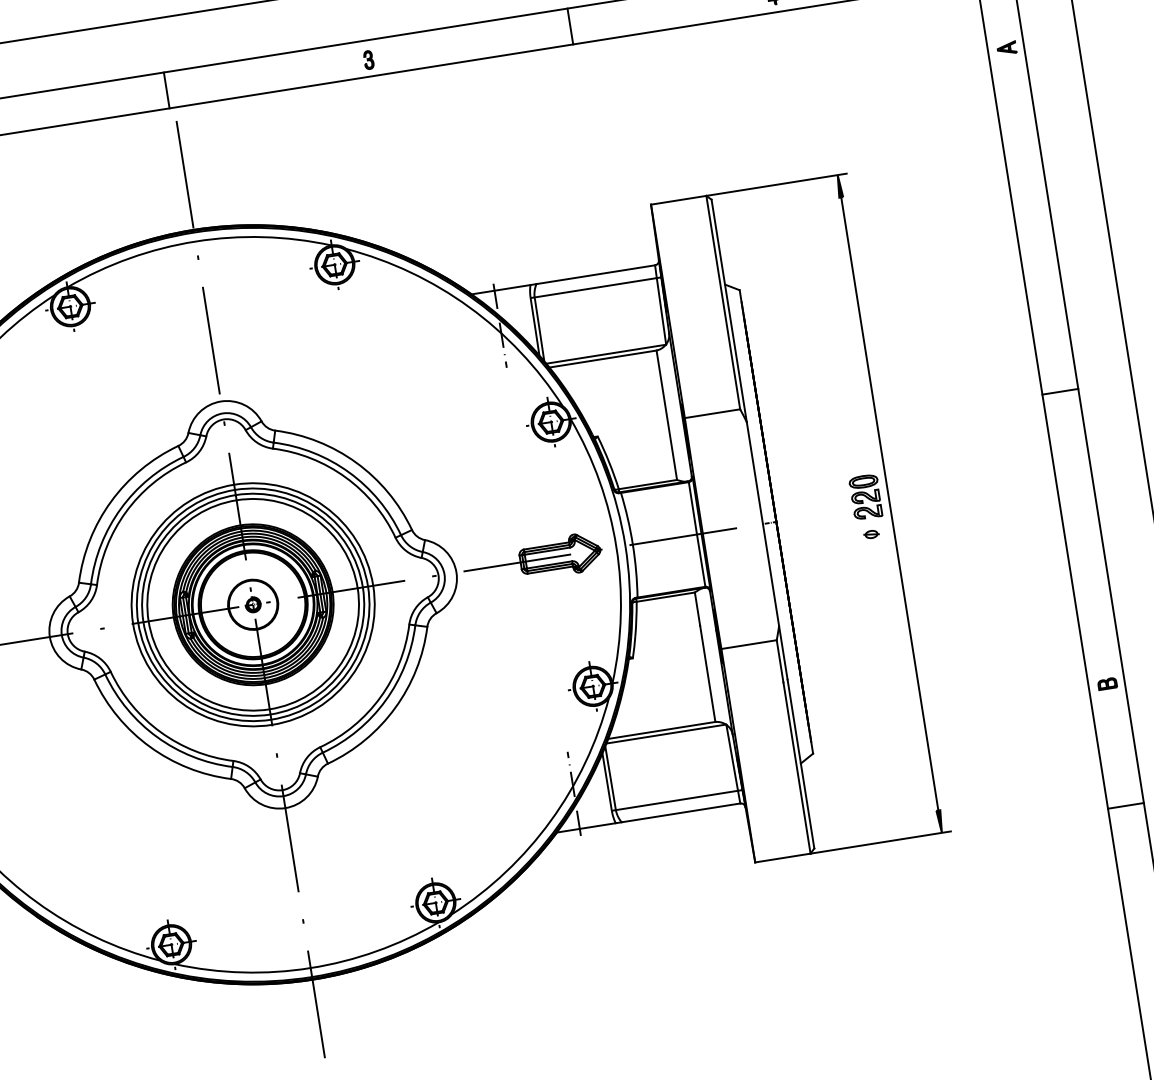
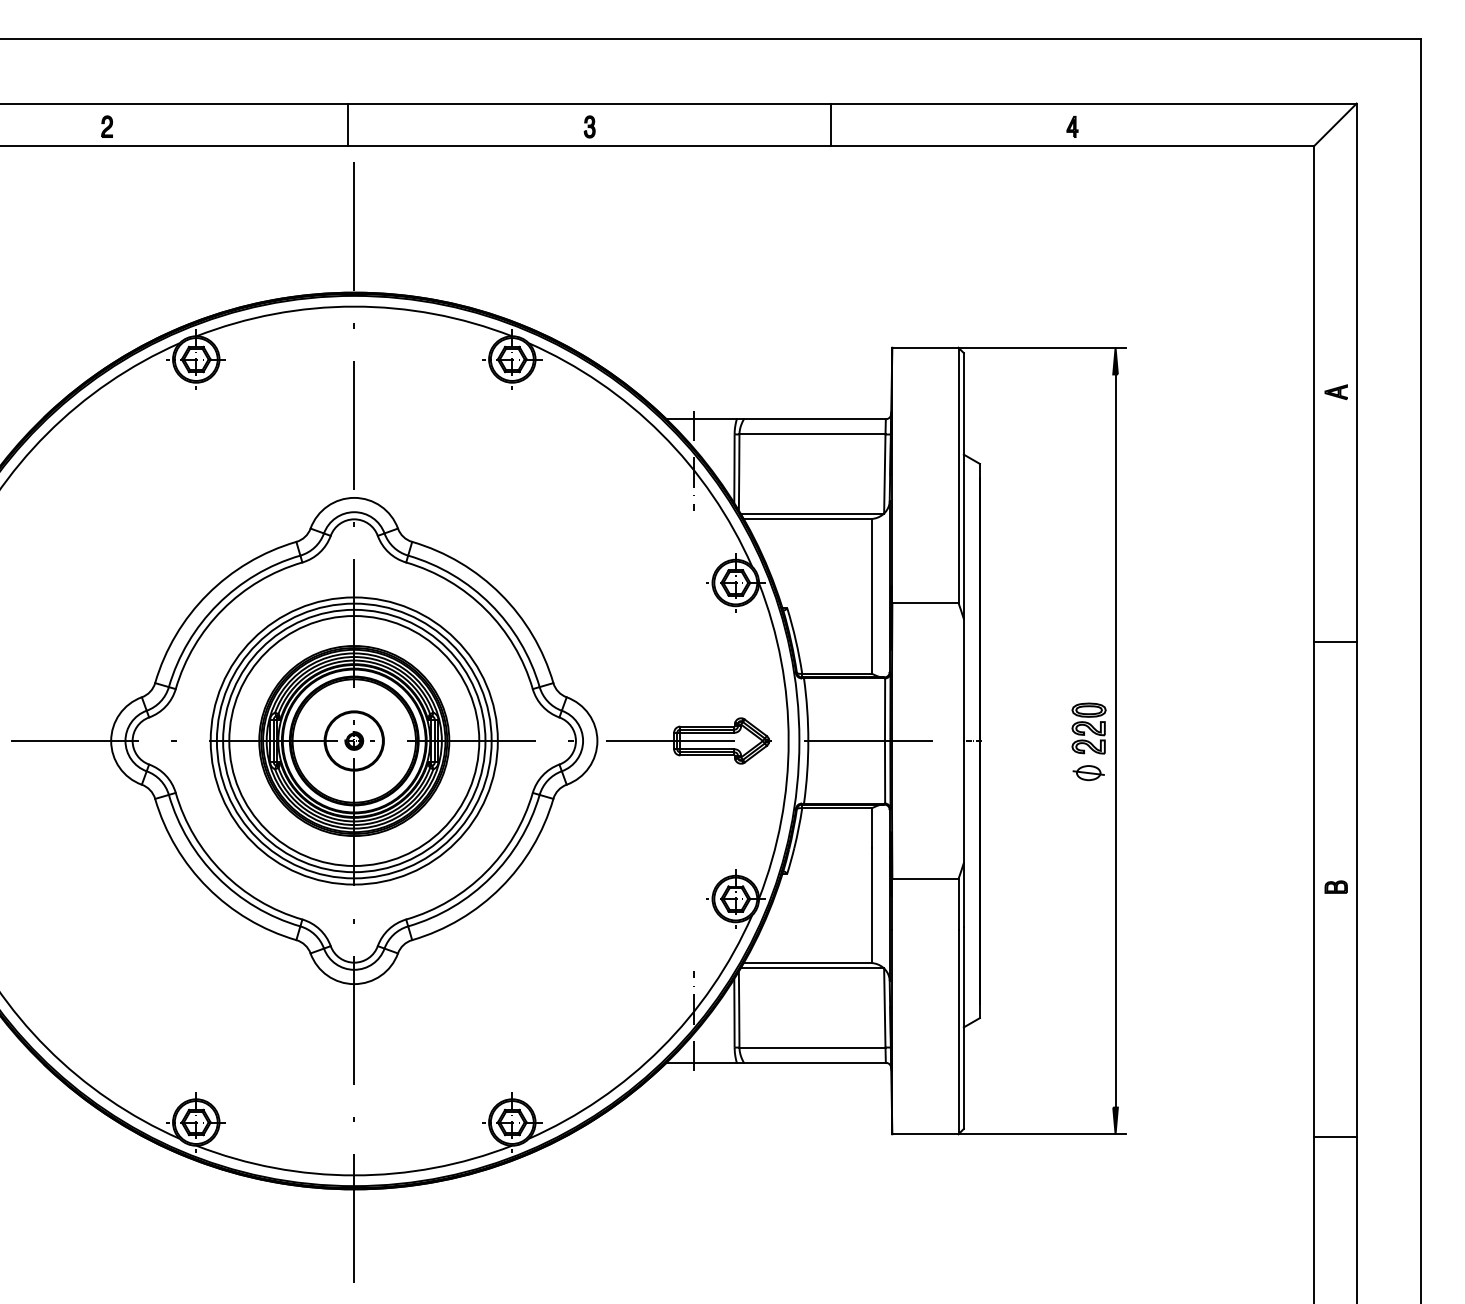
part: (1006, 48) -> (1335, 392), moved
part: (871, 534) -> (1088, 773), size x1.67
part: (1106, 683) -> (1335, 886), moved

